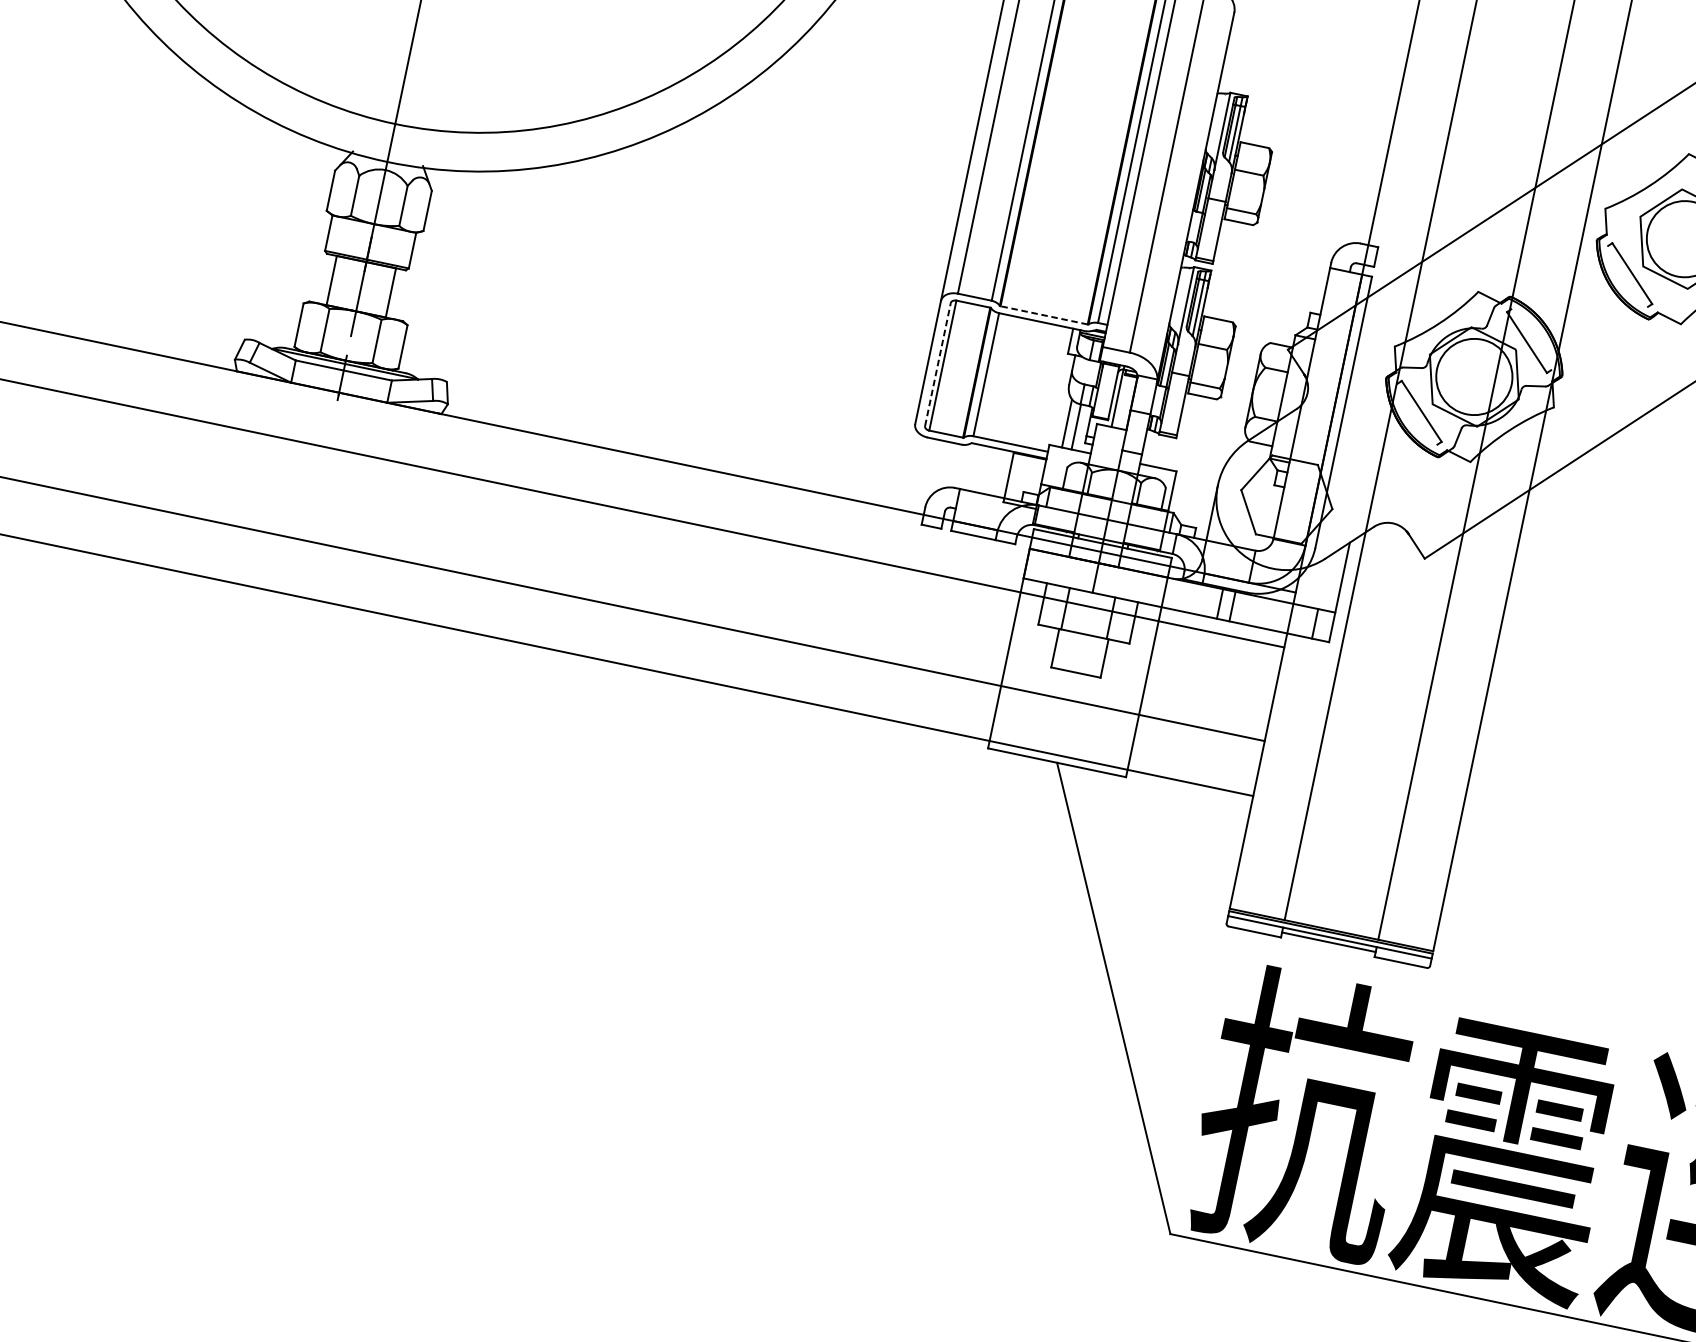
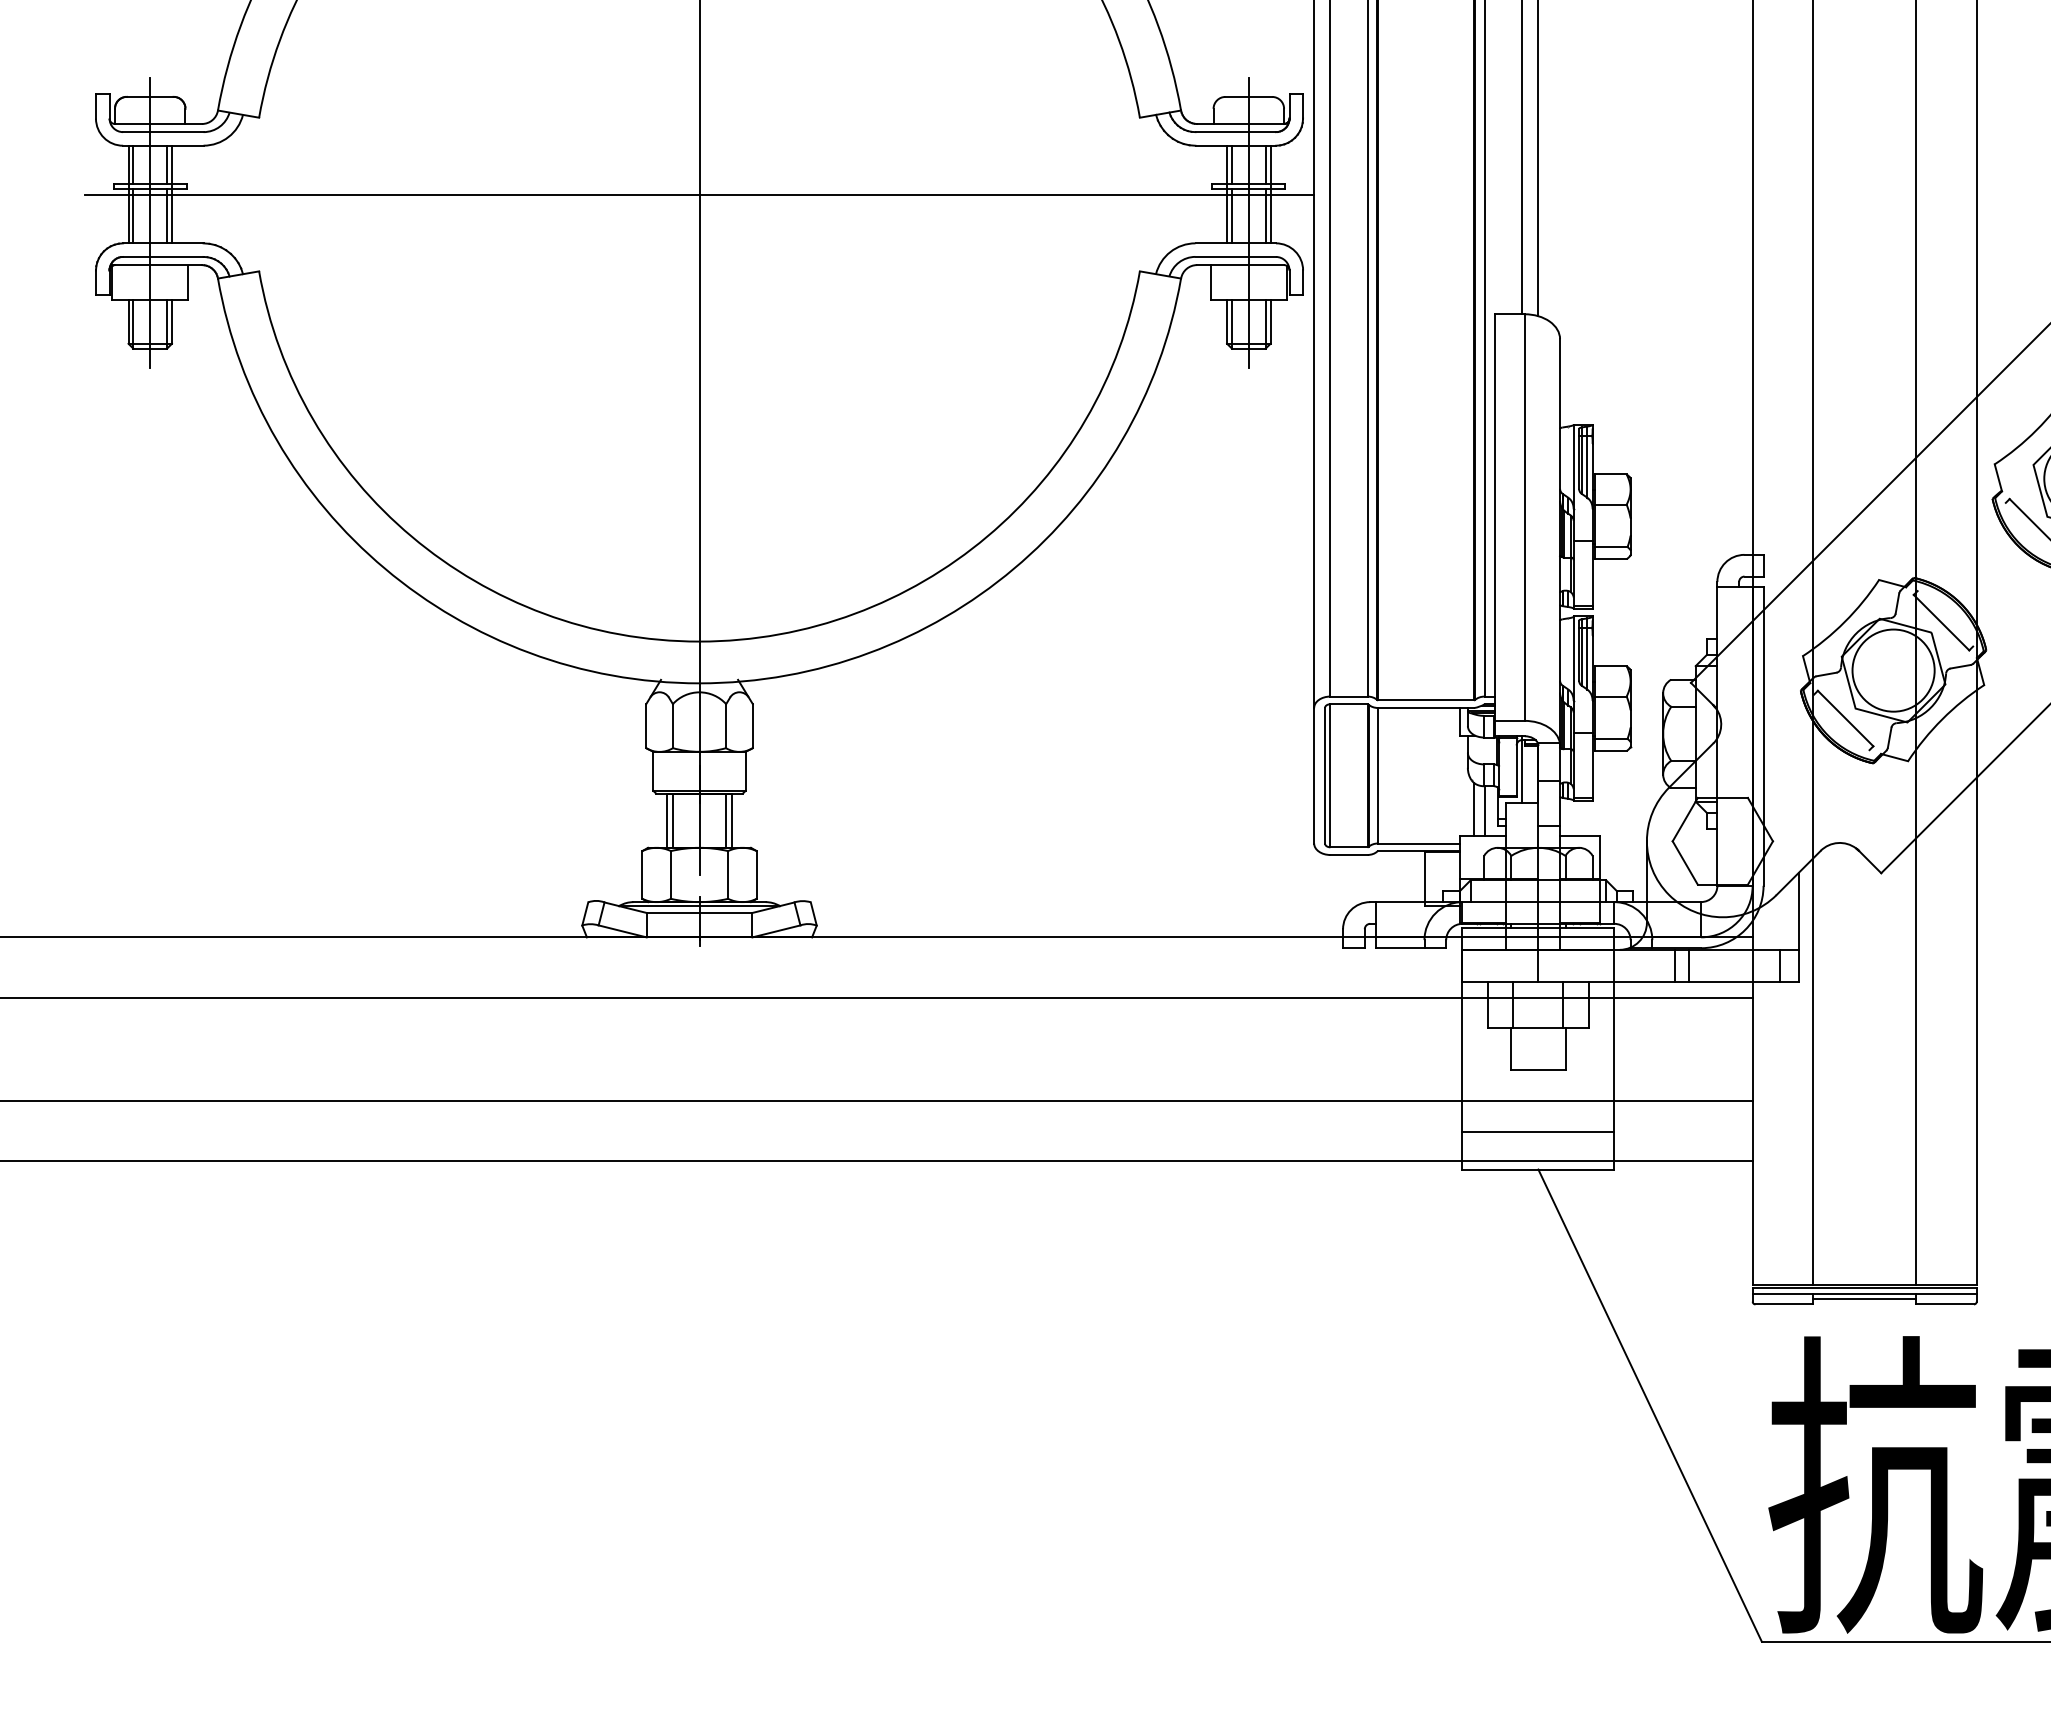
line: (336, 281) -> (672, 820), added
line: (385, 291) -> (726, 820), added
line: (1044, 315) -> (1426, 700), dashed -> solid
line: (937, 364) -> (1324, 775), dashed -> solid
line: (1064, 728) -> (1538, 1131), added

